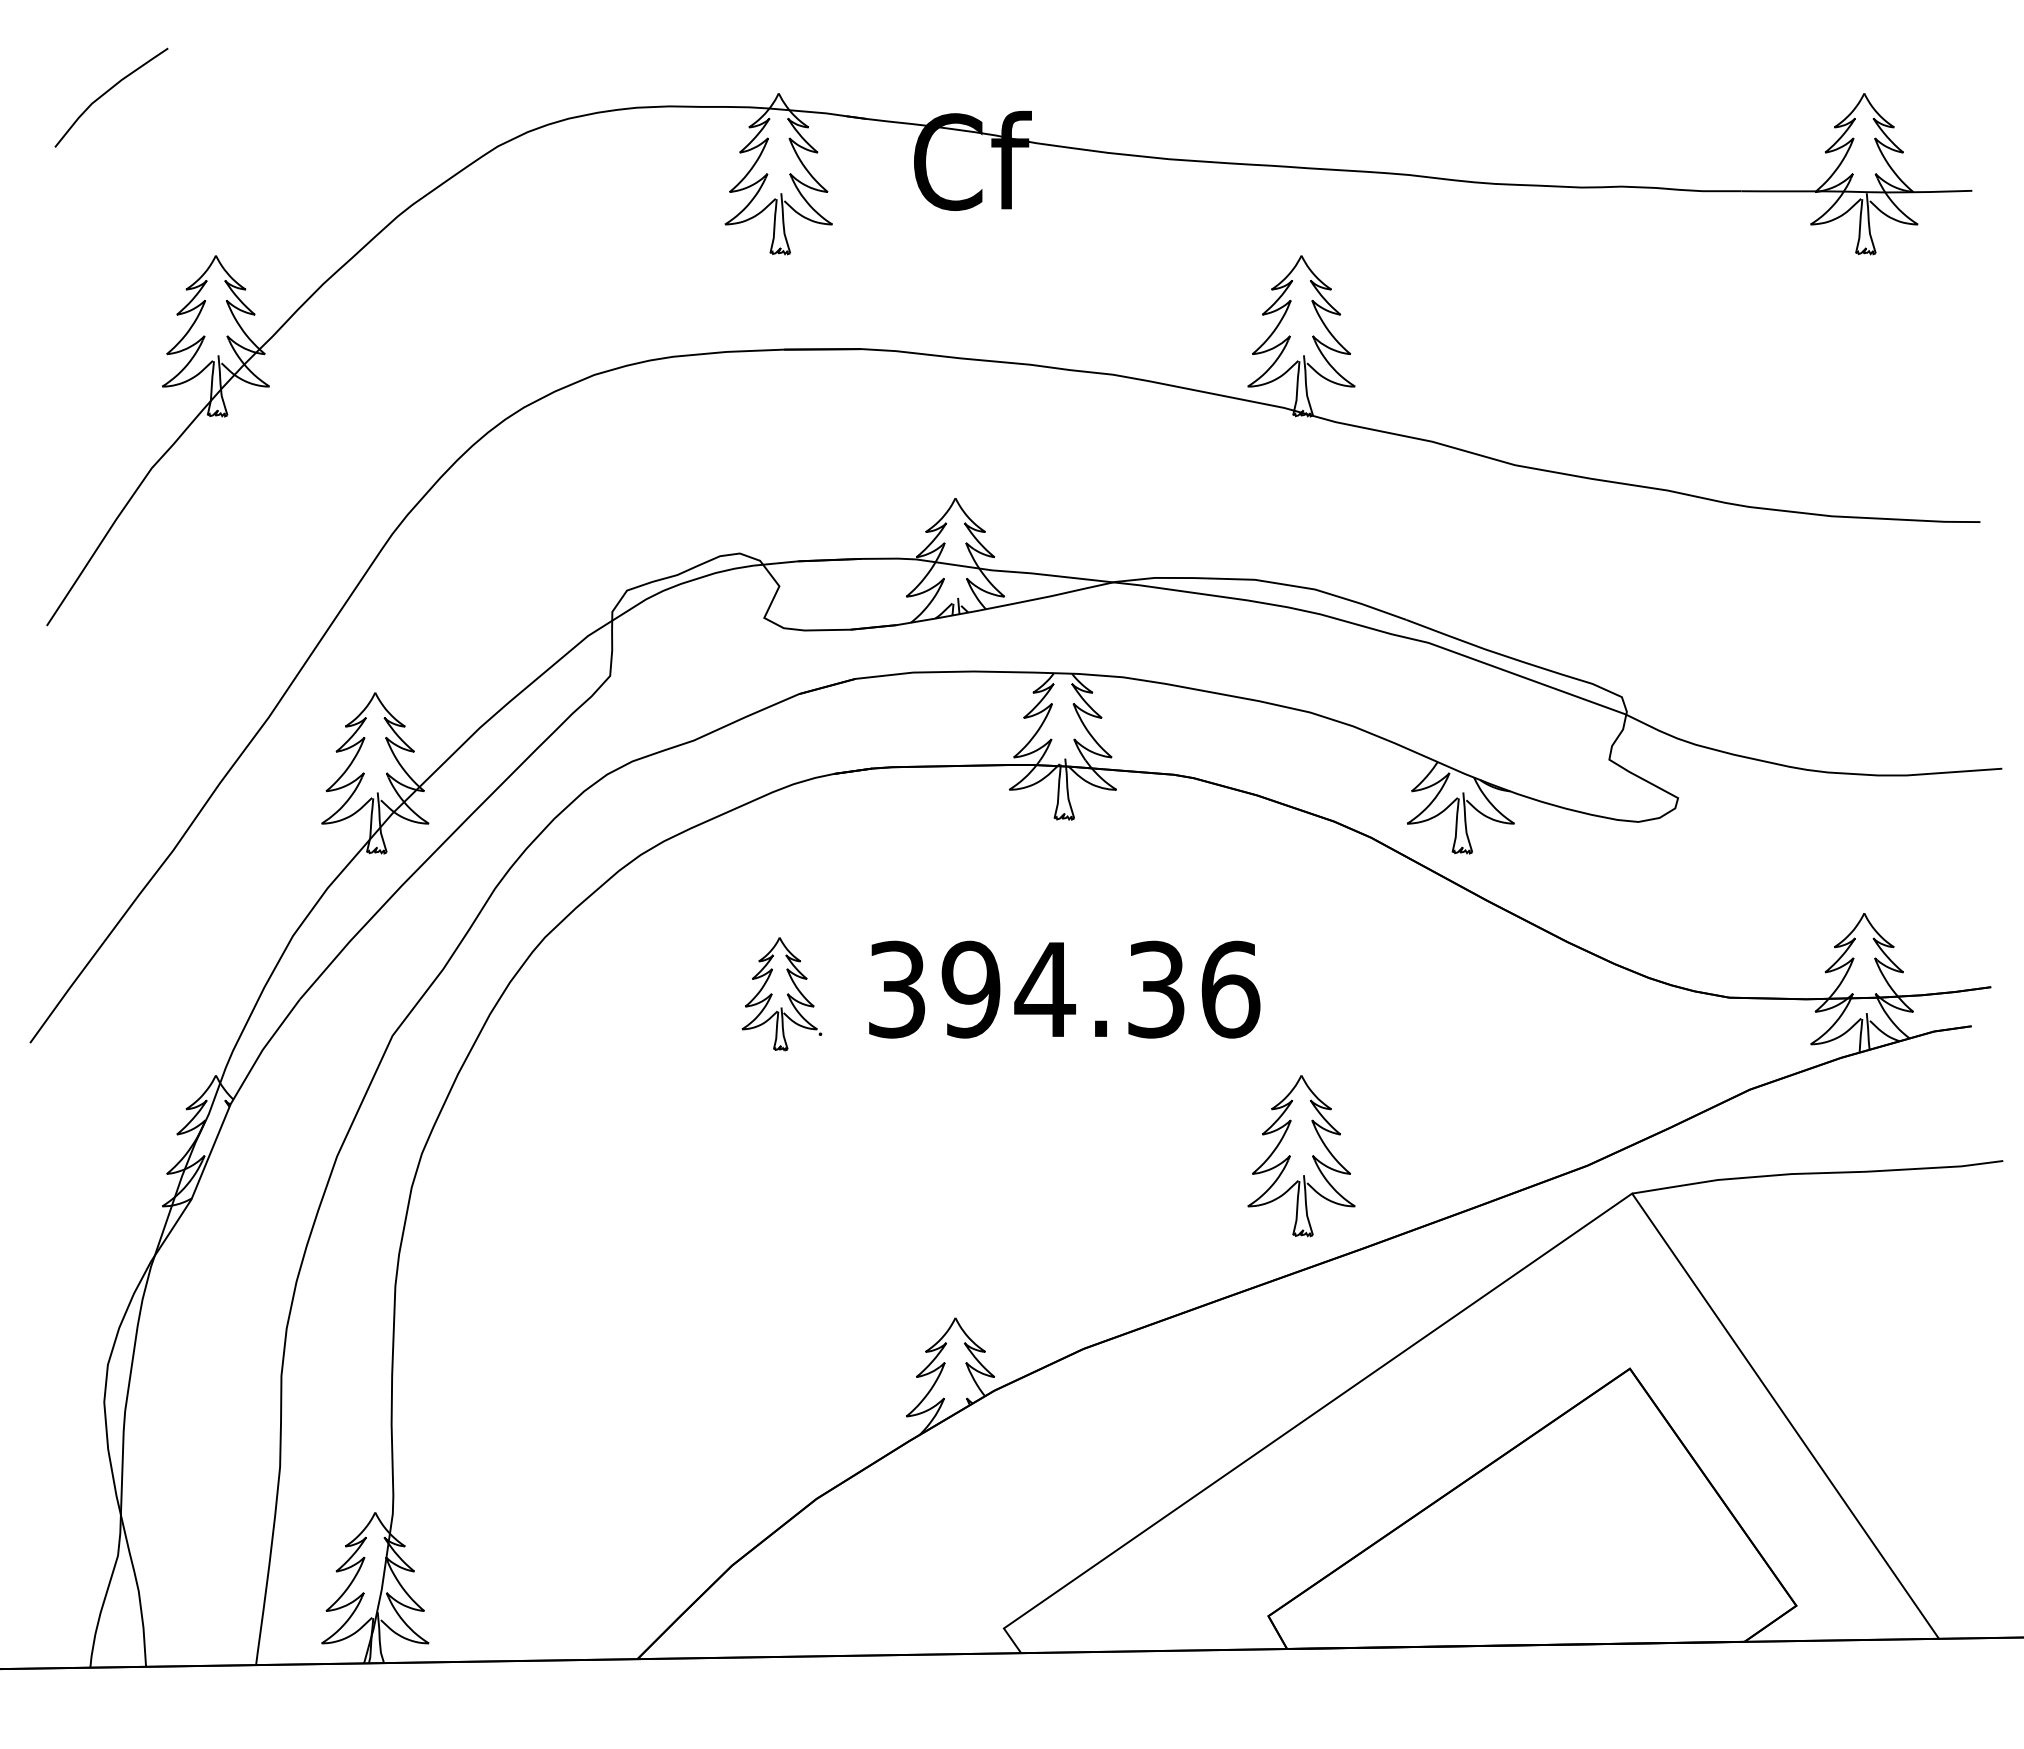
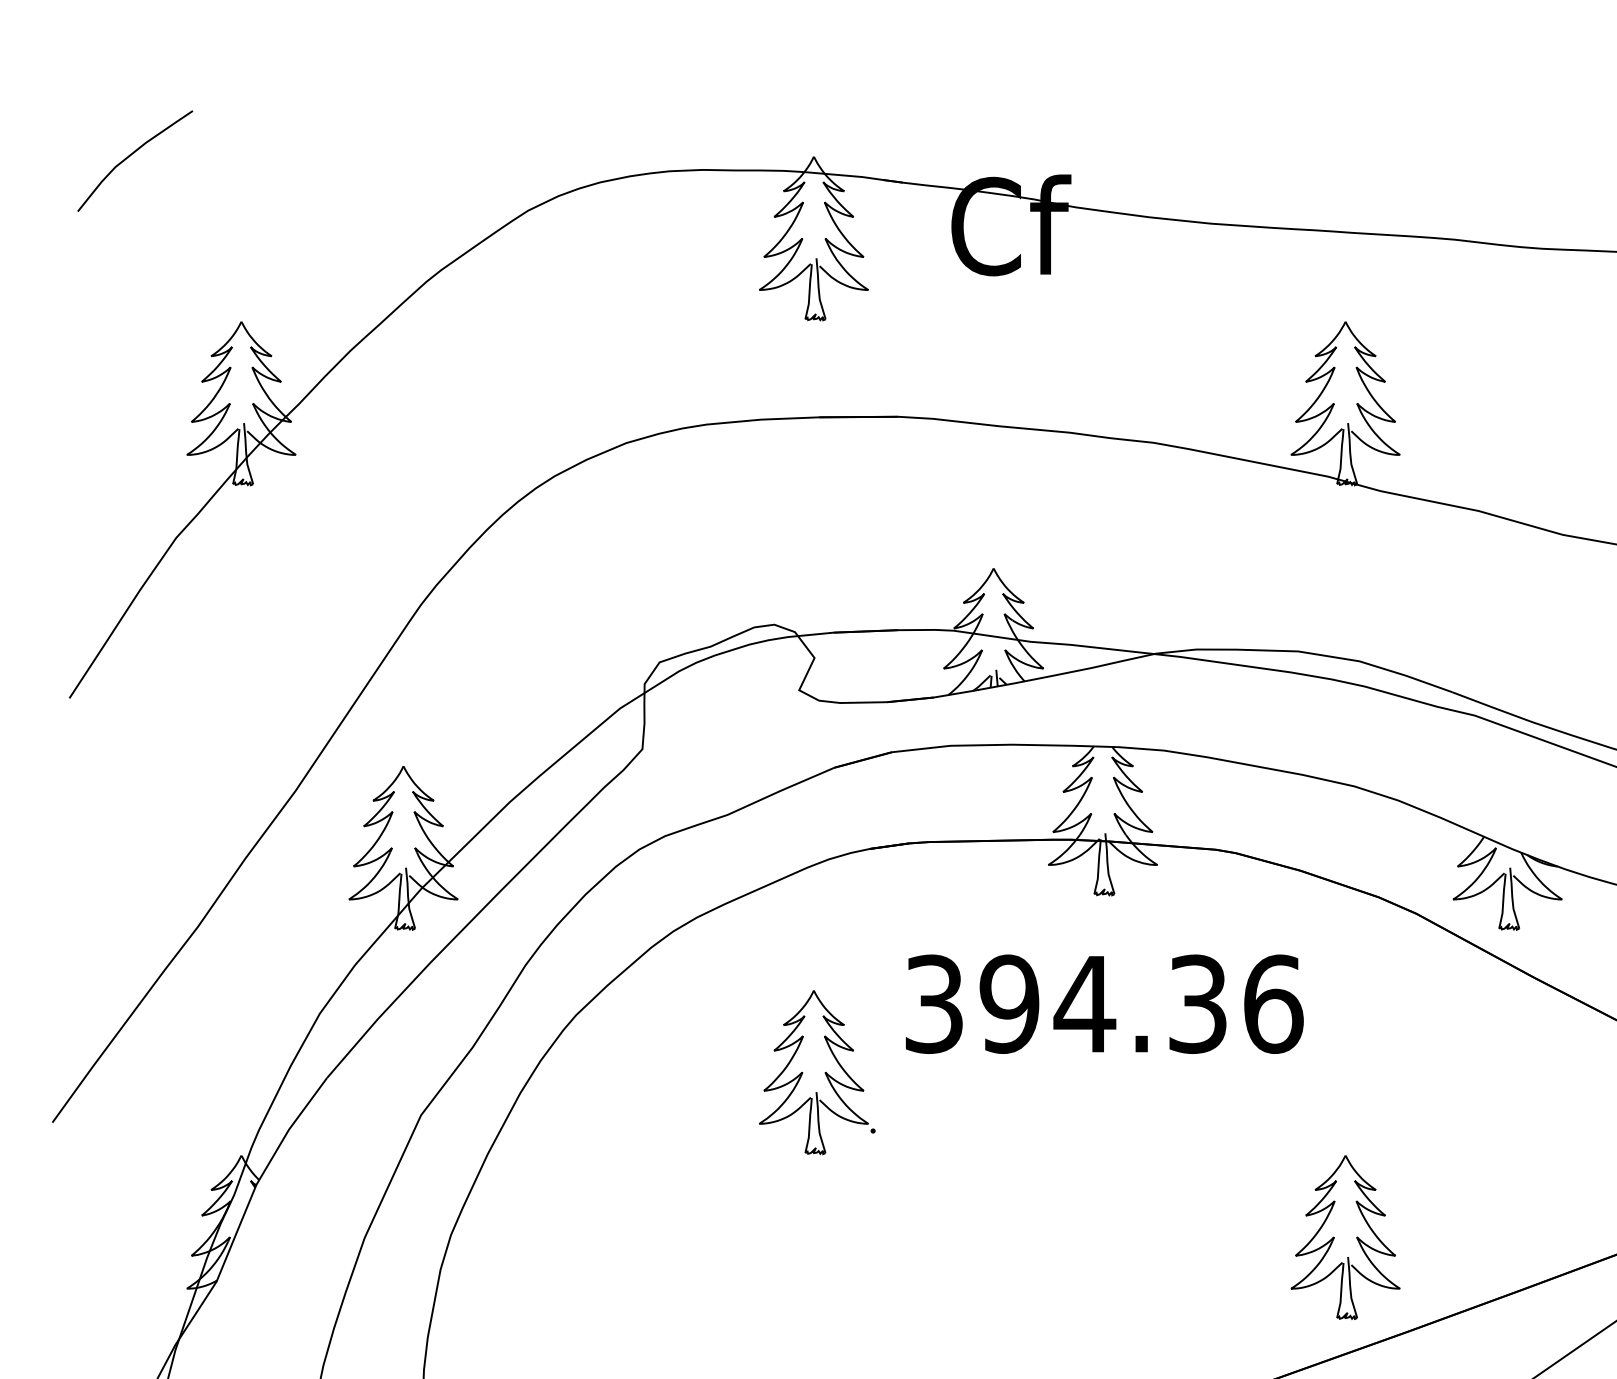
text: (1064, 989) -> (1104, 1004), moved
part: (781, 994) -> (816, 1073), size x1.43

